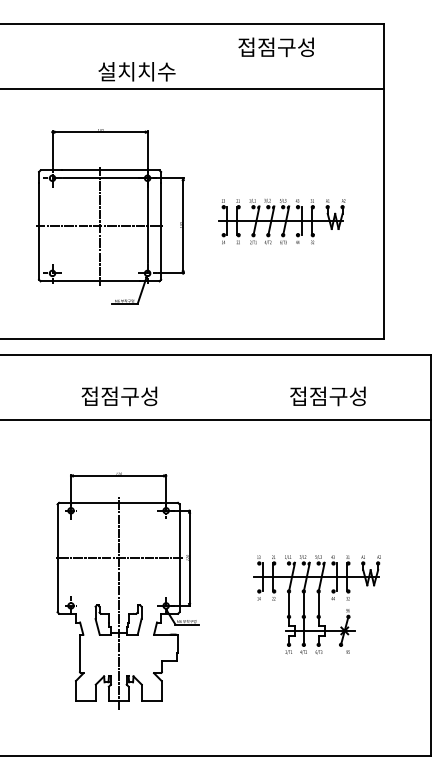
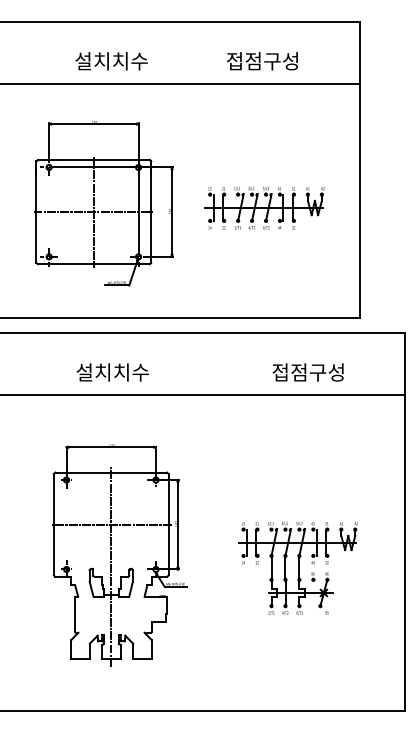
text: (276, 47) -> (262, 61), moved
text: (136, 71) -> (111, 61), moved
text: (119, 396) -> (112, 372), 접점구성 -> 설치치수
part: (333, 613) -> (313, 576), added

